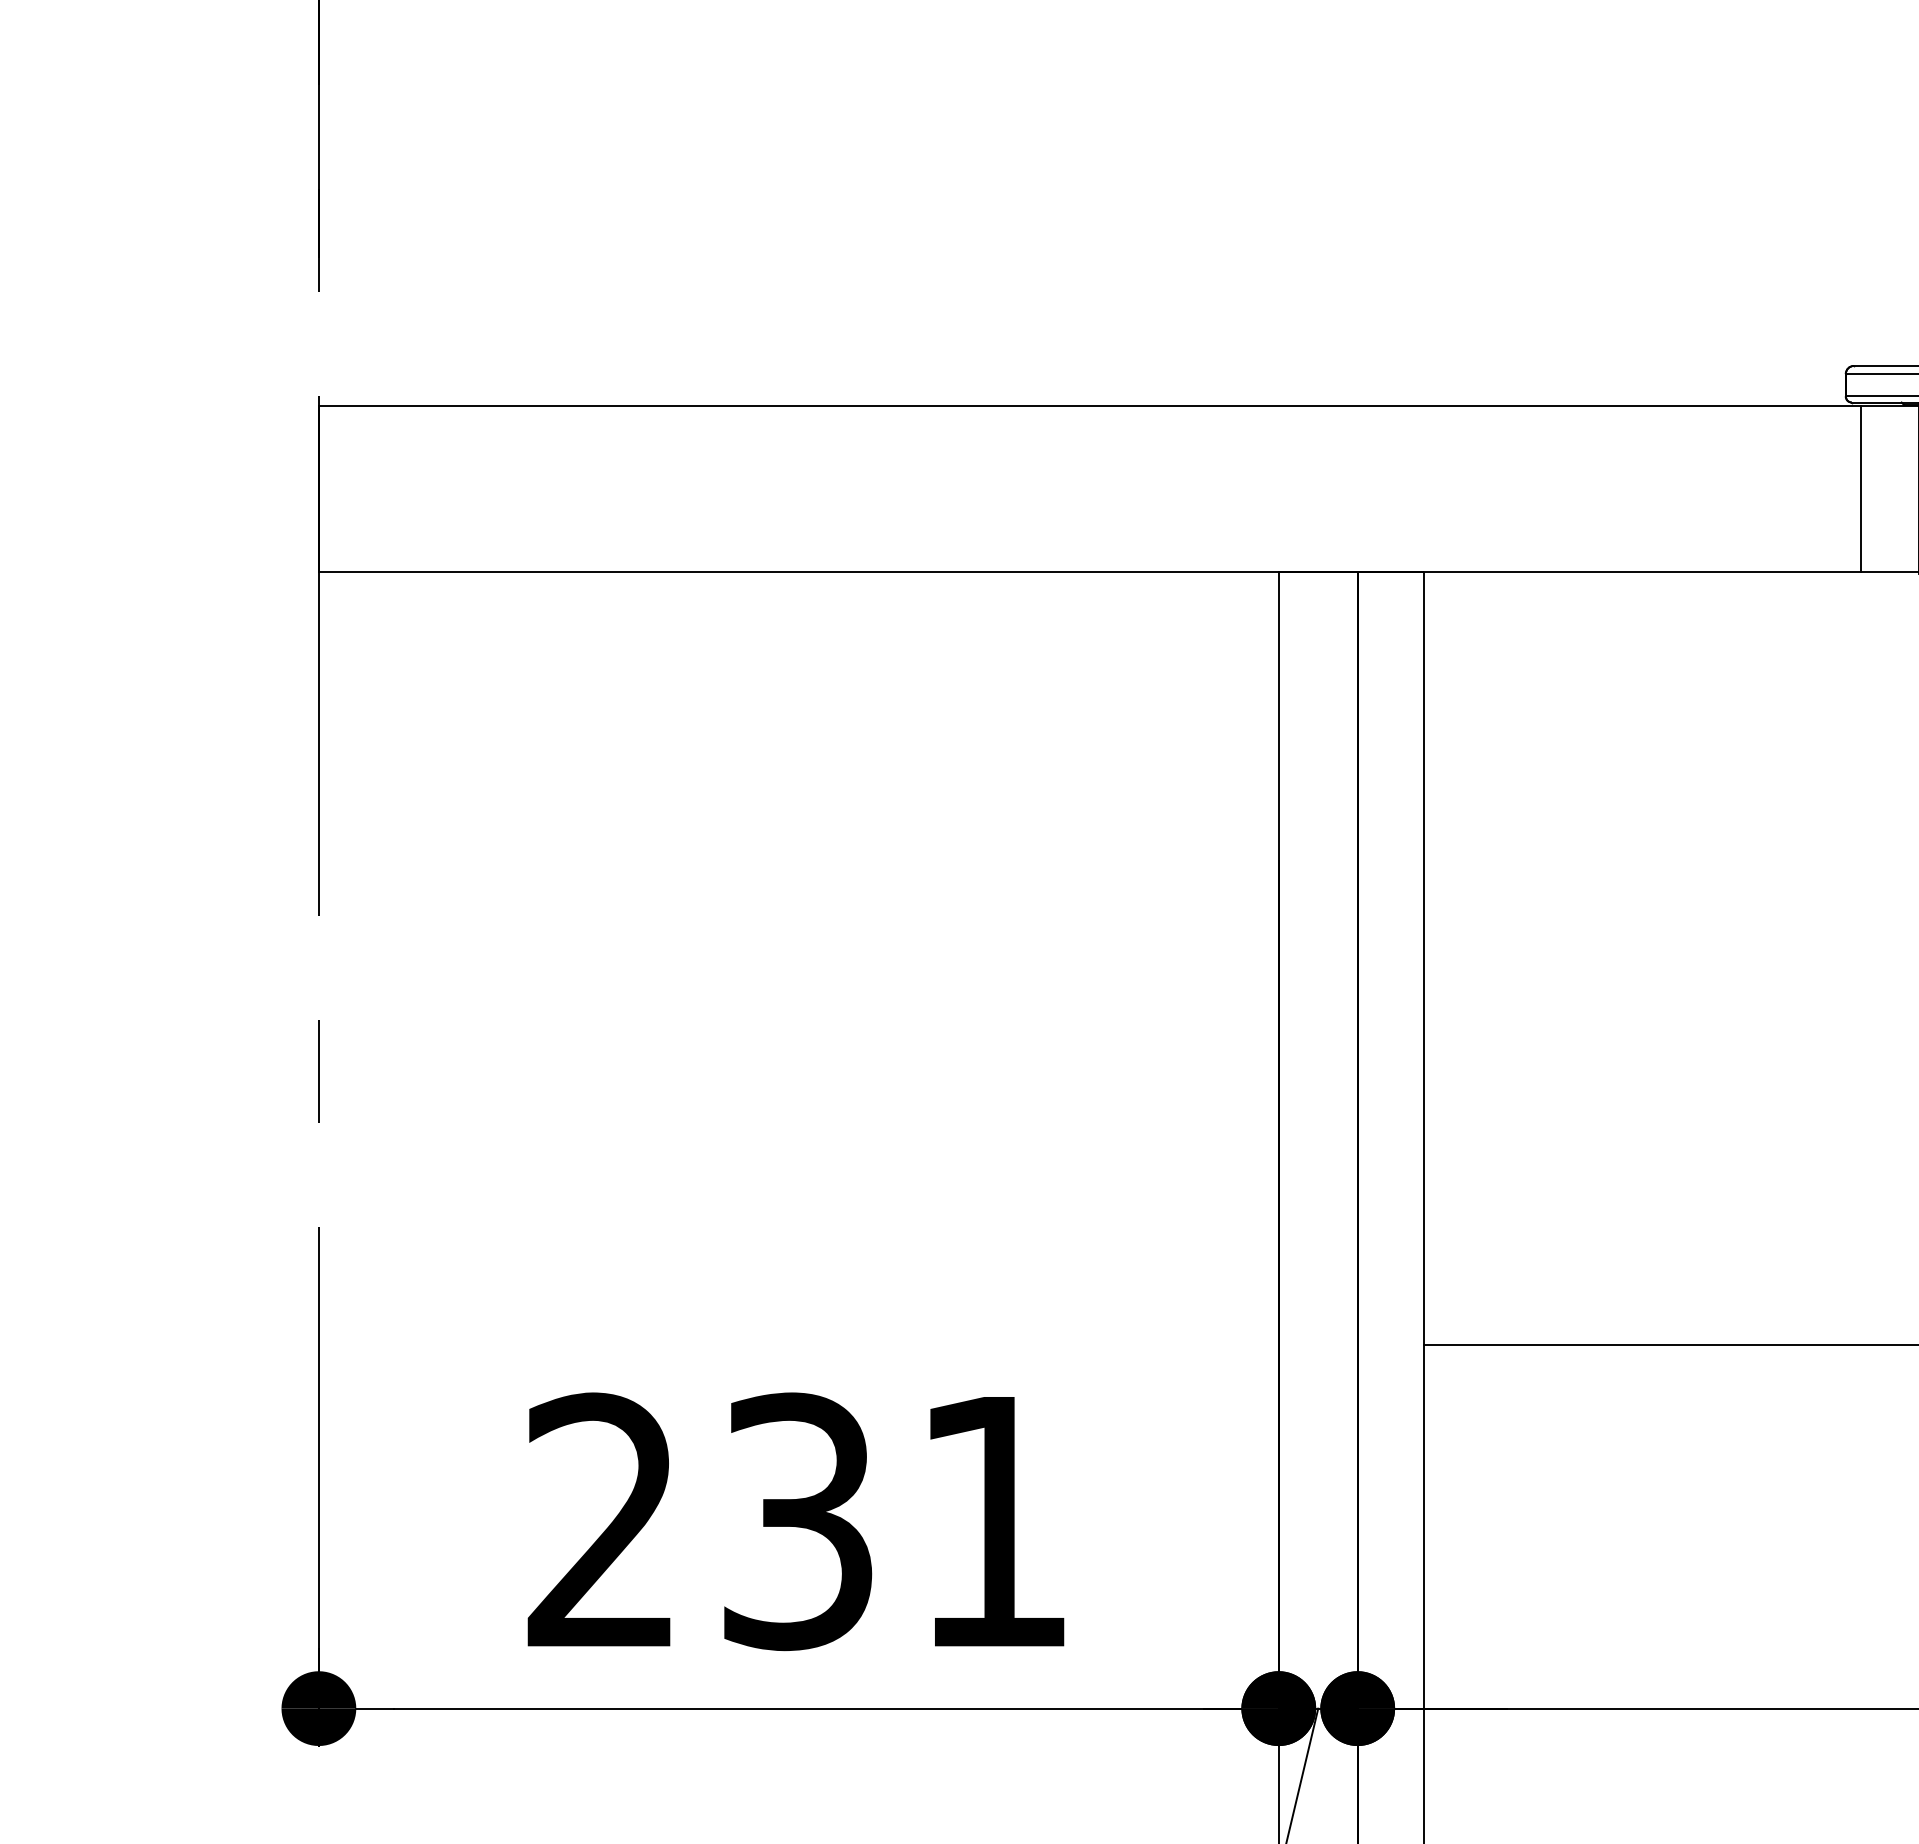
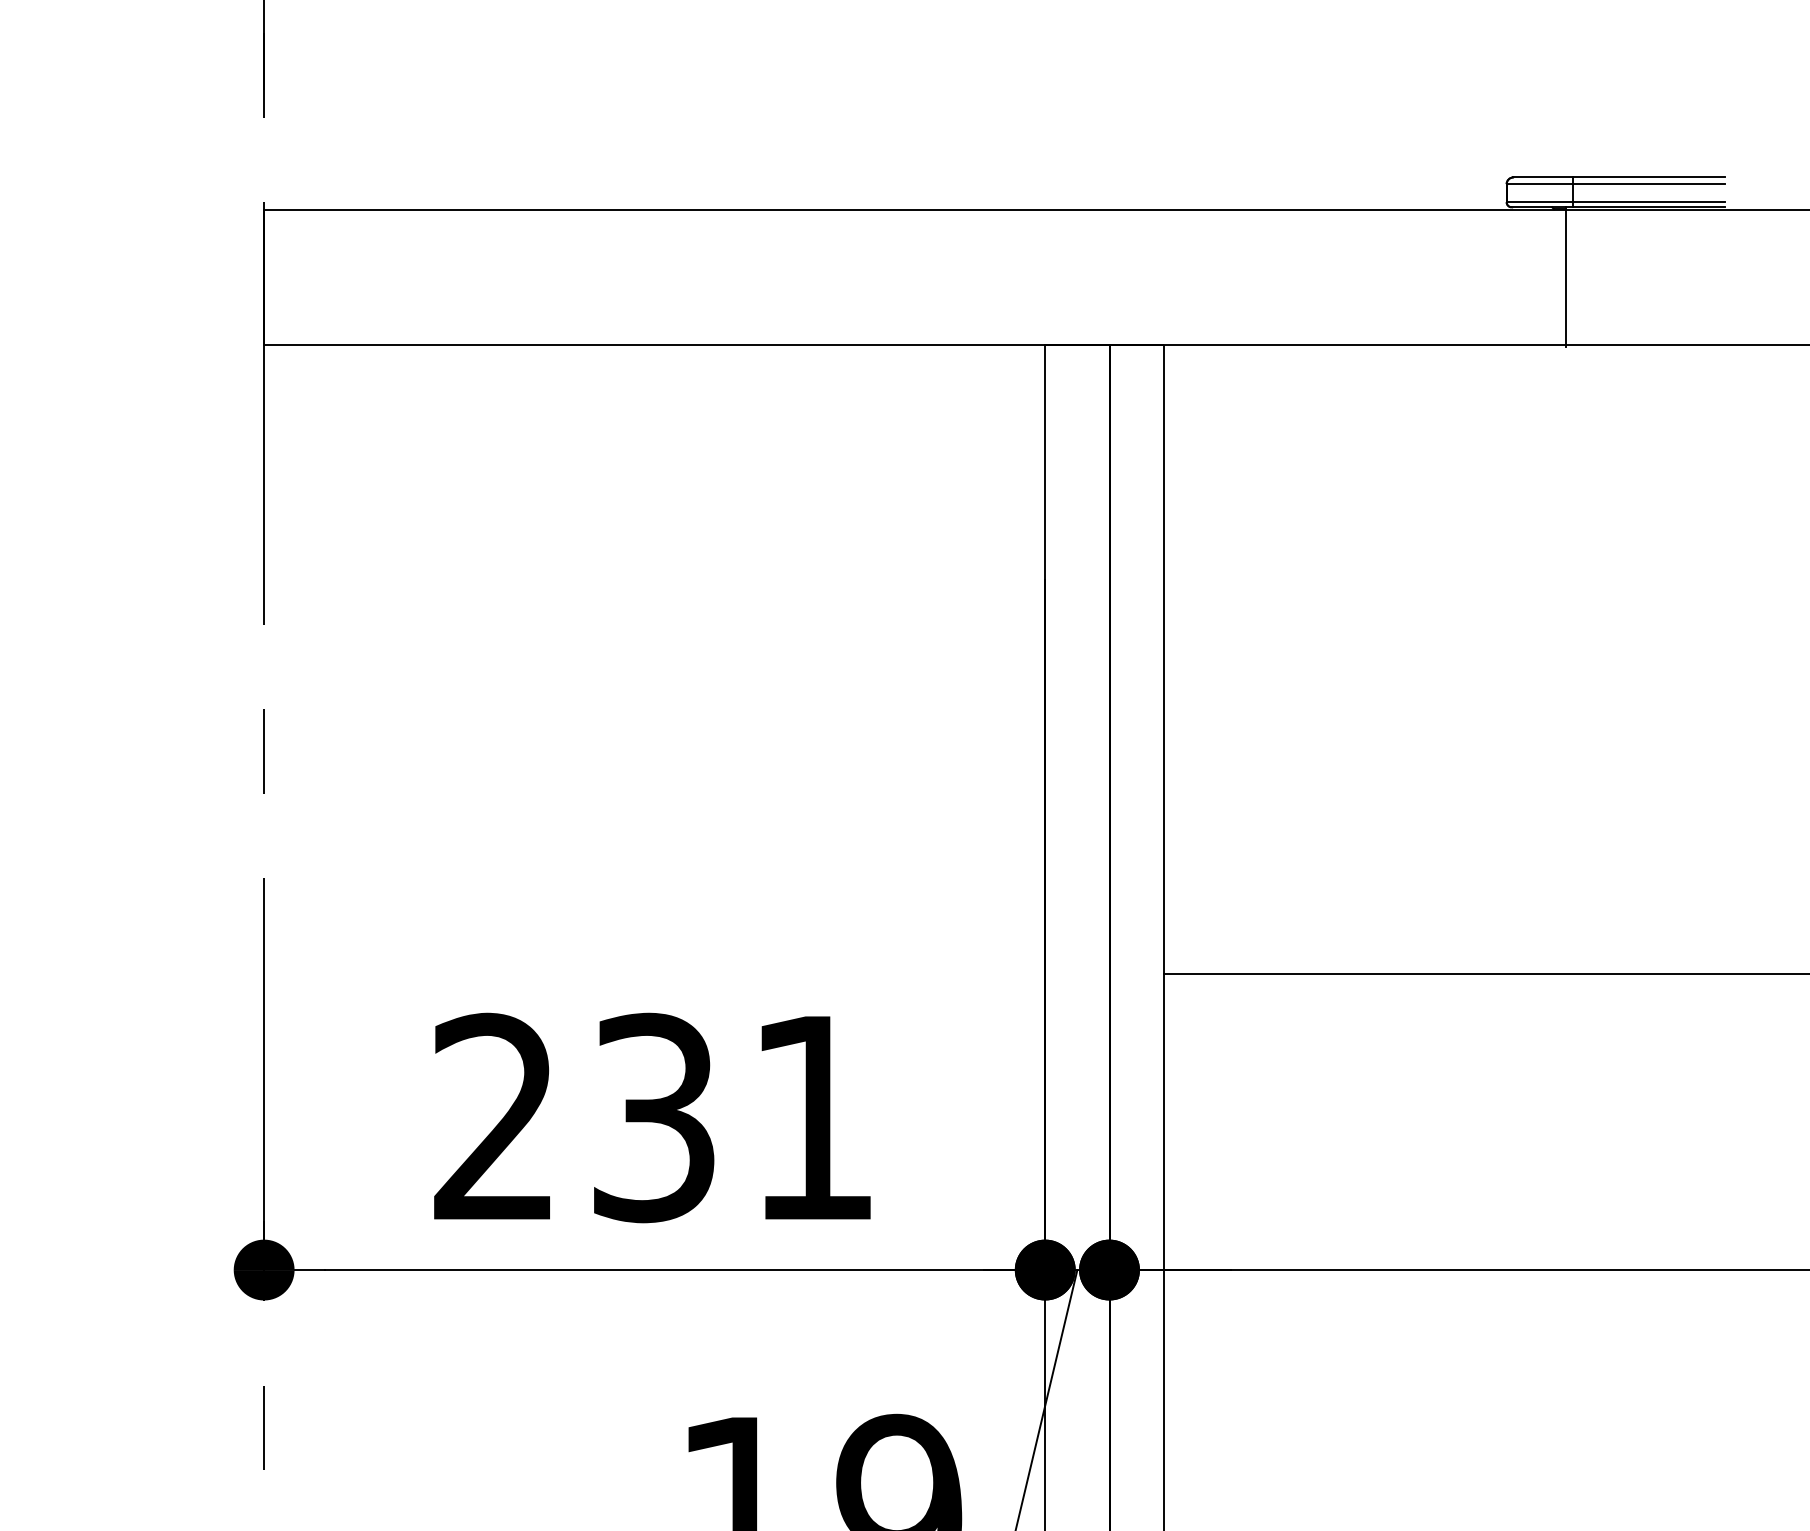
line: (1860, 488) -> (1518, 277), removed

